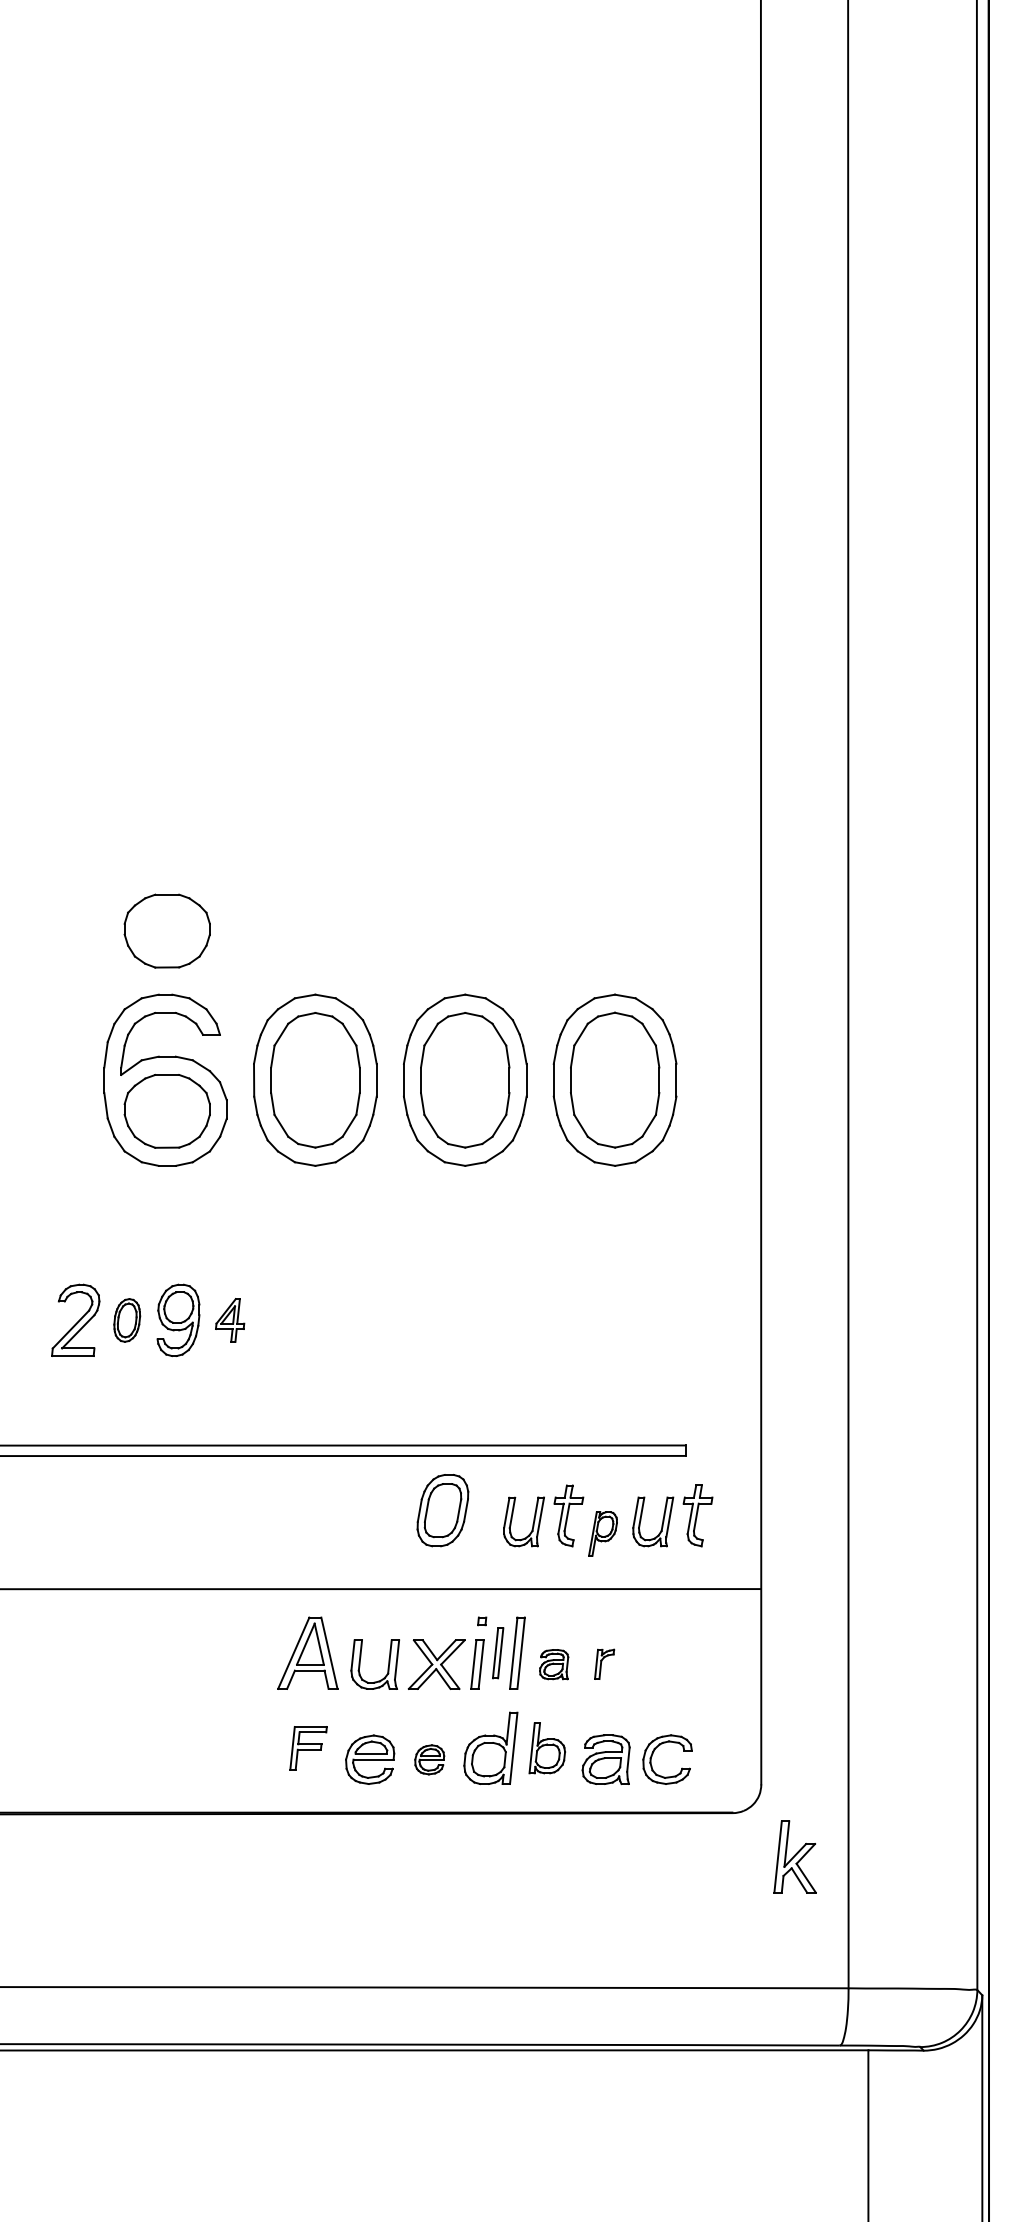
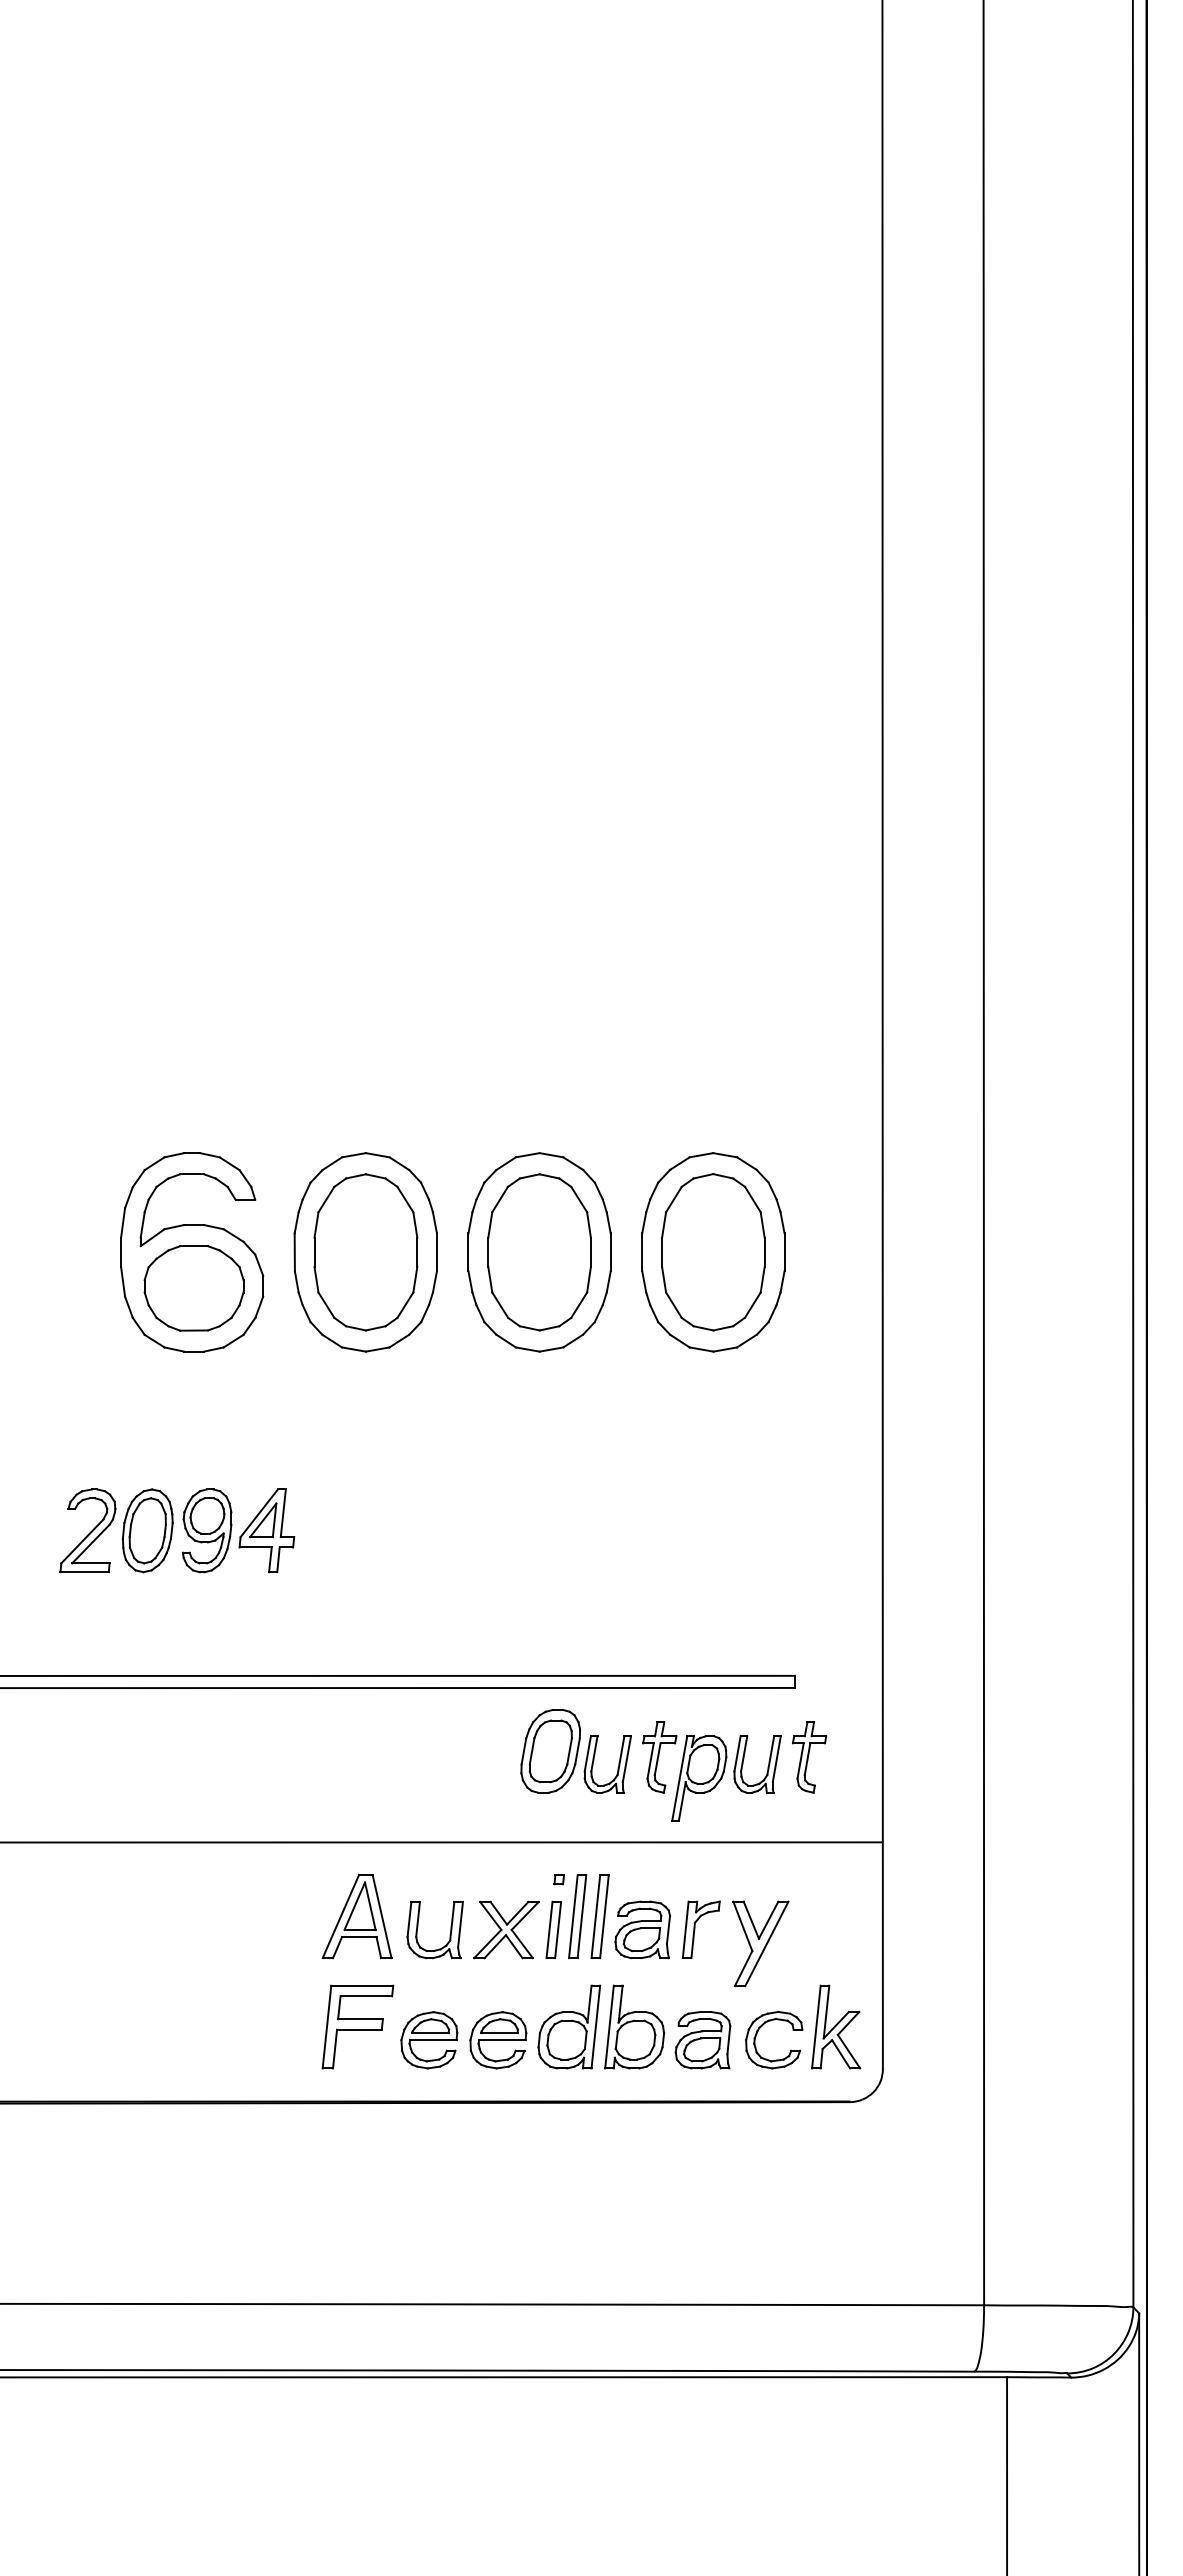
part: (166, 931) -> (193, 1079), removed
part: (127, 1320) -> (147, 1530), size x1.67
part: (229, 1320) -> (266, 1530), size x1.67
part: (442, 1510) -> (550, 1751), moved
part: (603, 1534) -> (699, 1778), size x1.67
part: (497, 1653) -> (577, 1916), size x1.43
part: (553, 1664) -> (642, 1929), size x1.67
part: (604, 1664) -> (700, 1929), size x1.67
part: (655, 1676) -> (760, 1943), added
part: (308, 1747) -> (357, 2026), size x1.67
part: (547, 1747) -> (634, 2026), size x1.43
part: (429, 1759) -> (498, 2040), size x1.67
part: (795, 1856) -> (836, 2026), moved

